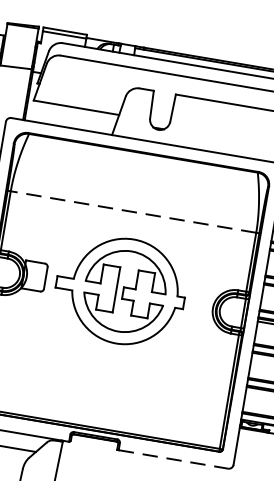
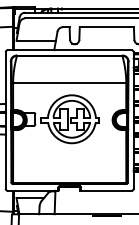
line: (132, 212) -> (69, 83), dashed -> solid
line: (173, 458) -> (106, 190), dashed -> solid

